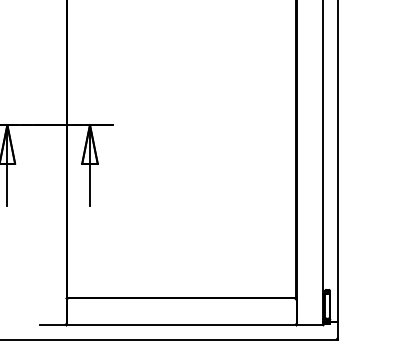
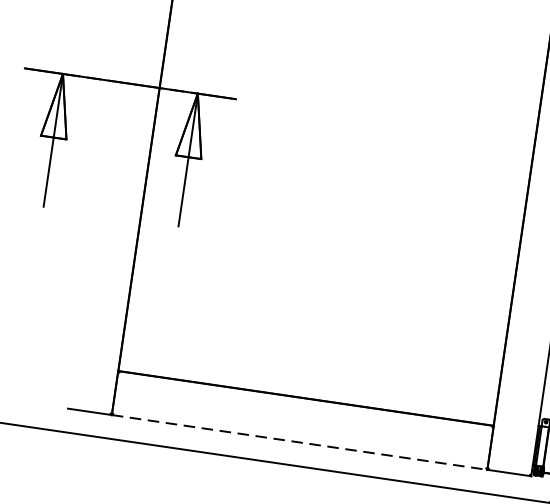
line: (182, 325) -> (301, 443), solid -> dashed

